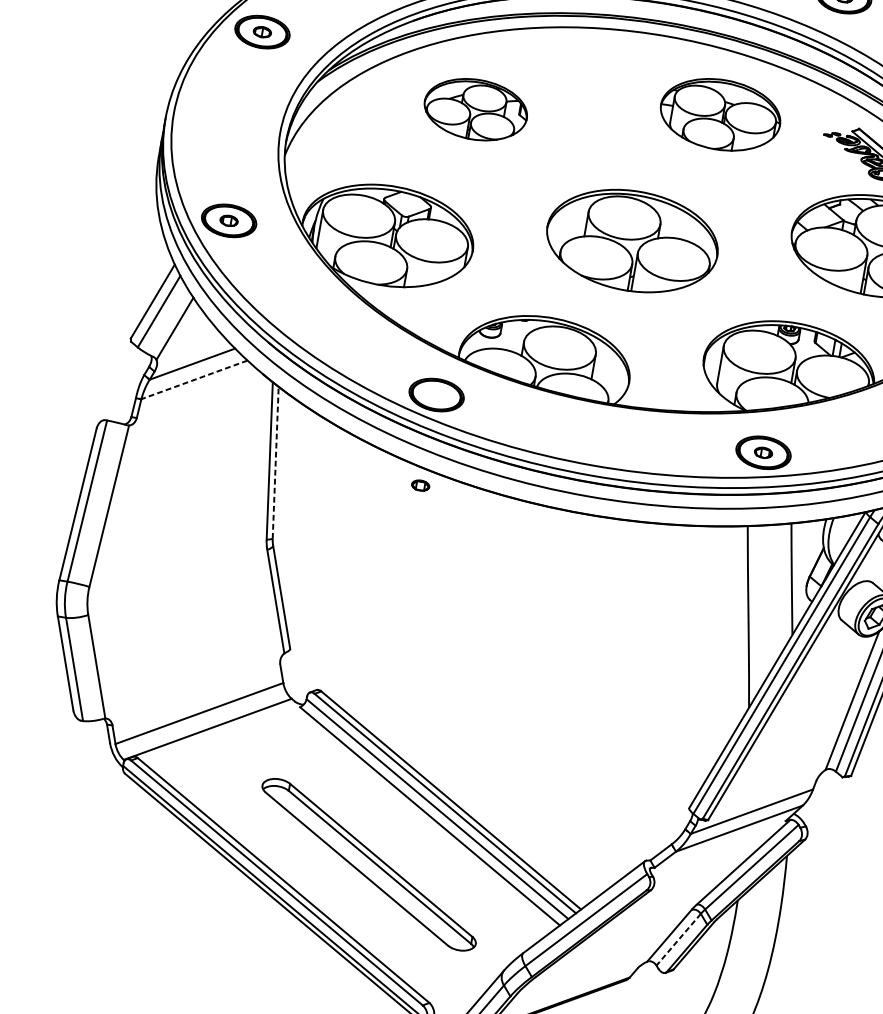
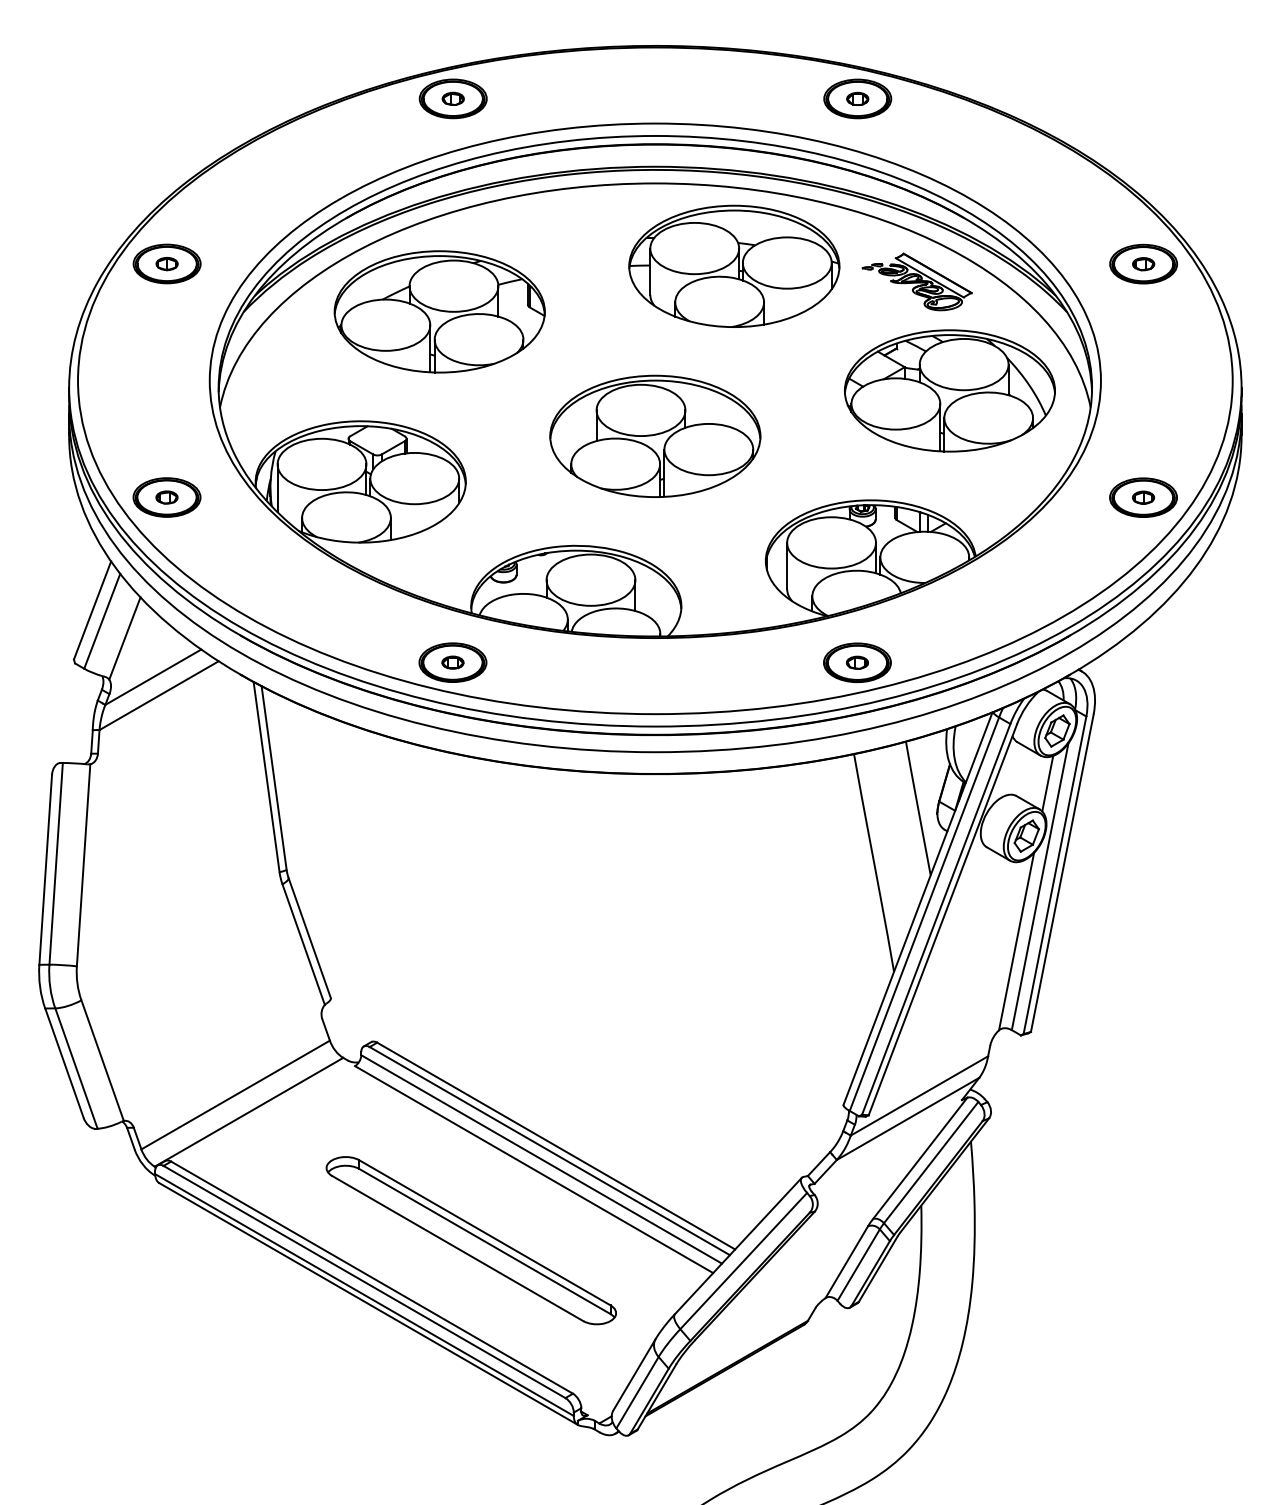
part: (475, 109) -> (439, 311), size x1.67
part: (720, 114) -> (734, 265), size x1.43
line: (194, 379) -> (159, 695), dashed -> solid
line: (275, 463) -> (274, 778), dashed -> solid
part: (420, 485) -> (452, 662), moved
line: (678, 940) -> (858, 1265), dashed -> solid

